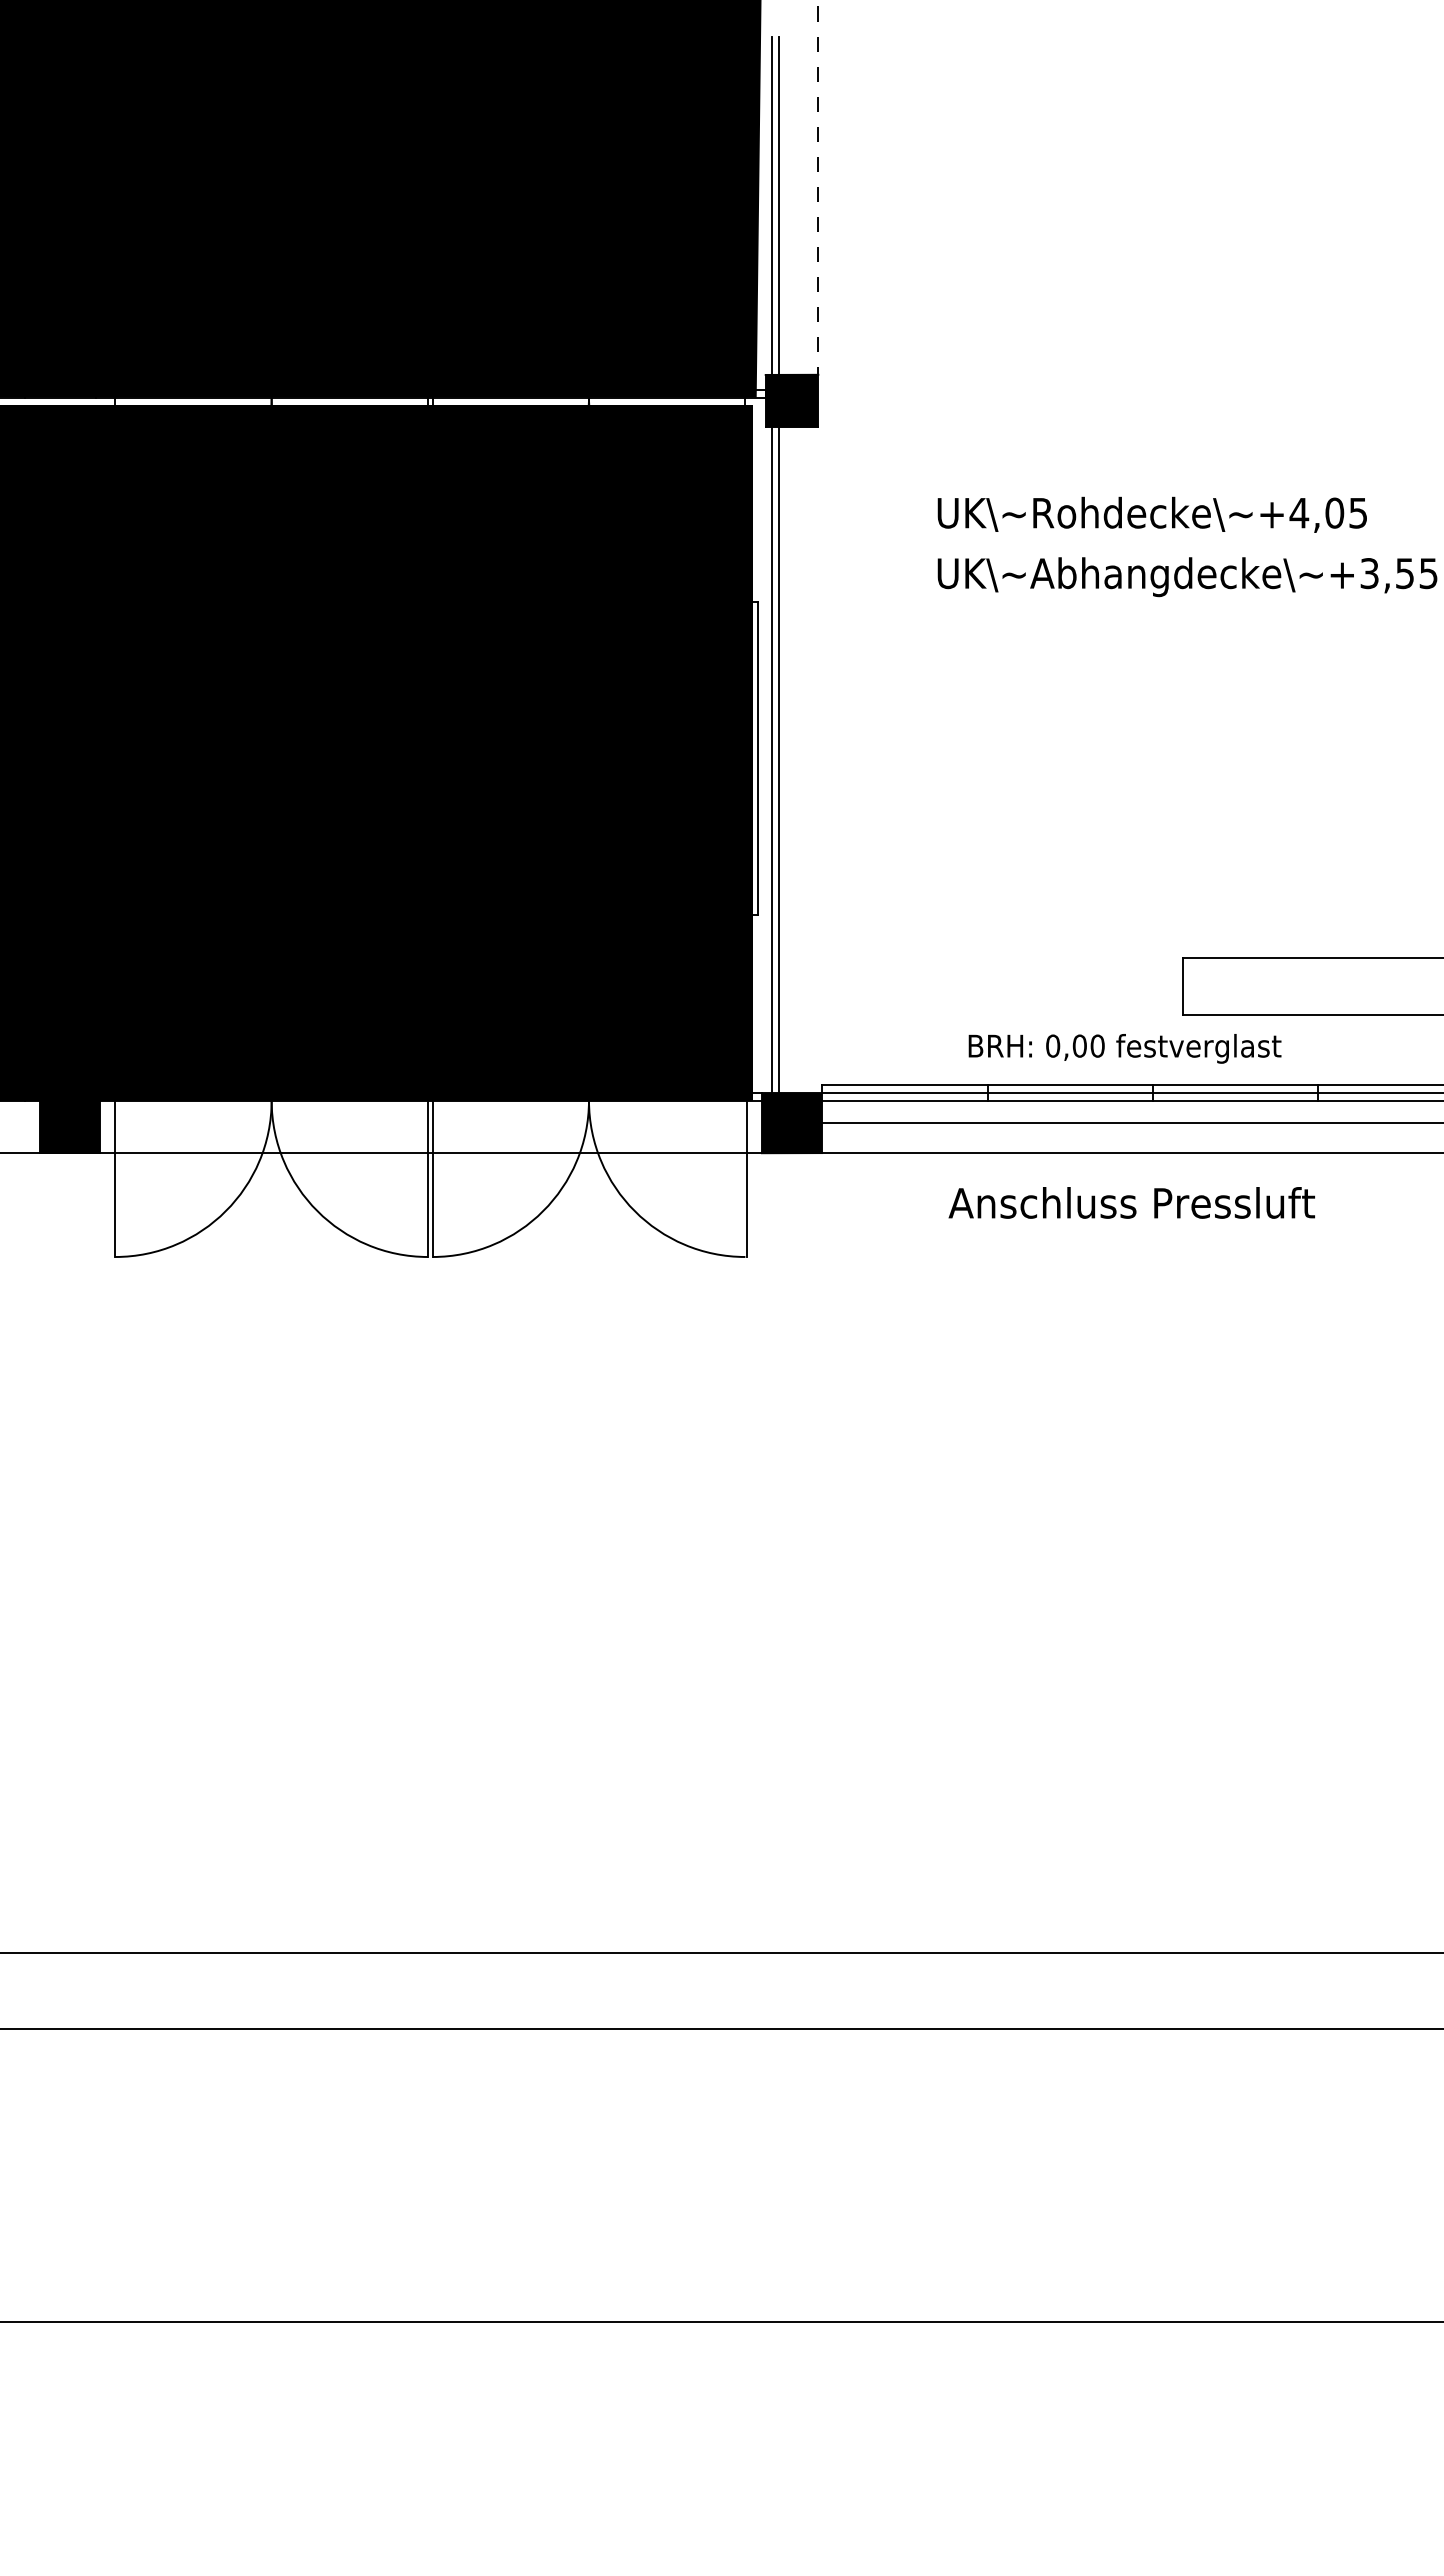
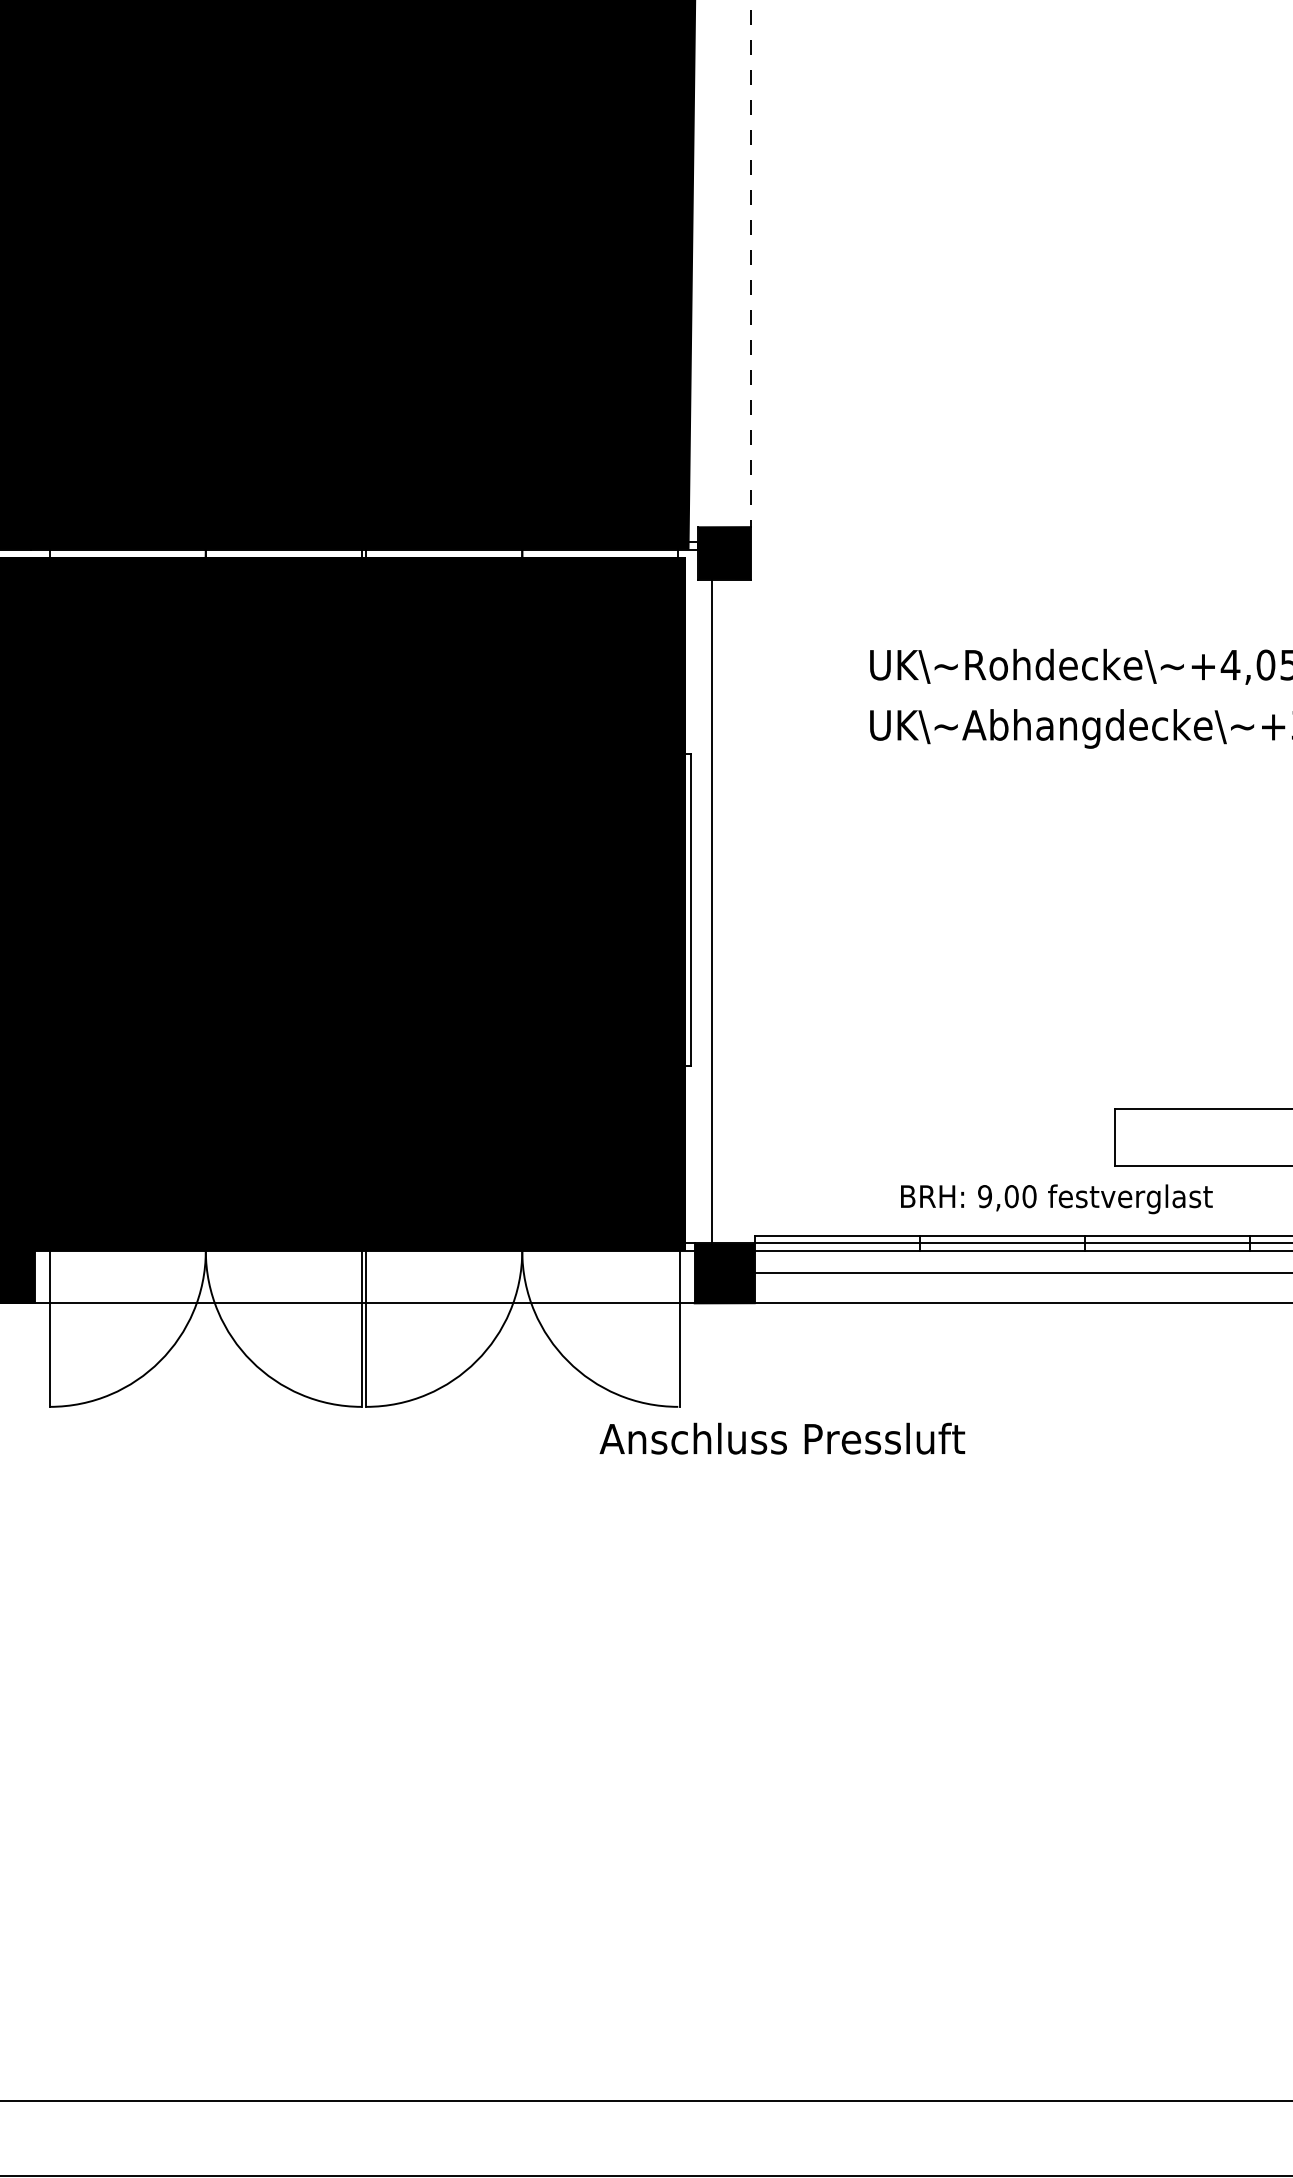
line: (771, 205) -> (704, 358), removed
line: (779, 205) -> (712, 358), removed
line: (771, 760) -> (704, 911), removed
text: (1053, 1045) -> (985, 1195), 0,00 -> 9,00
text: (1131, 1202) -> (782, 1438), moved

